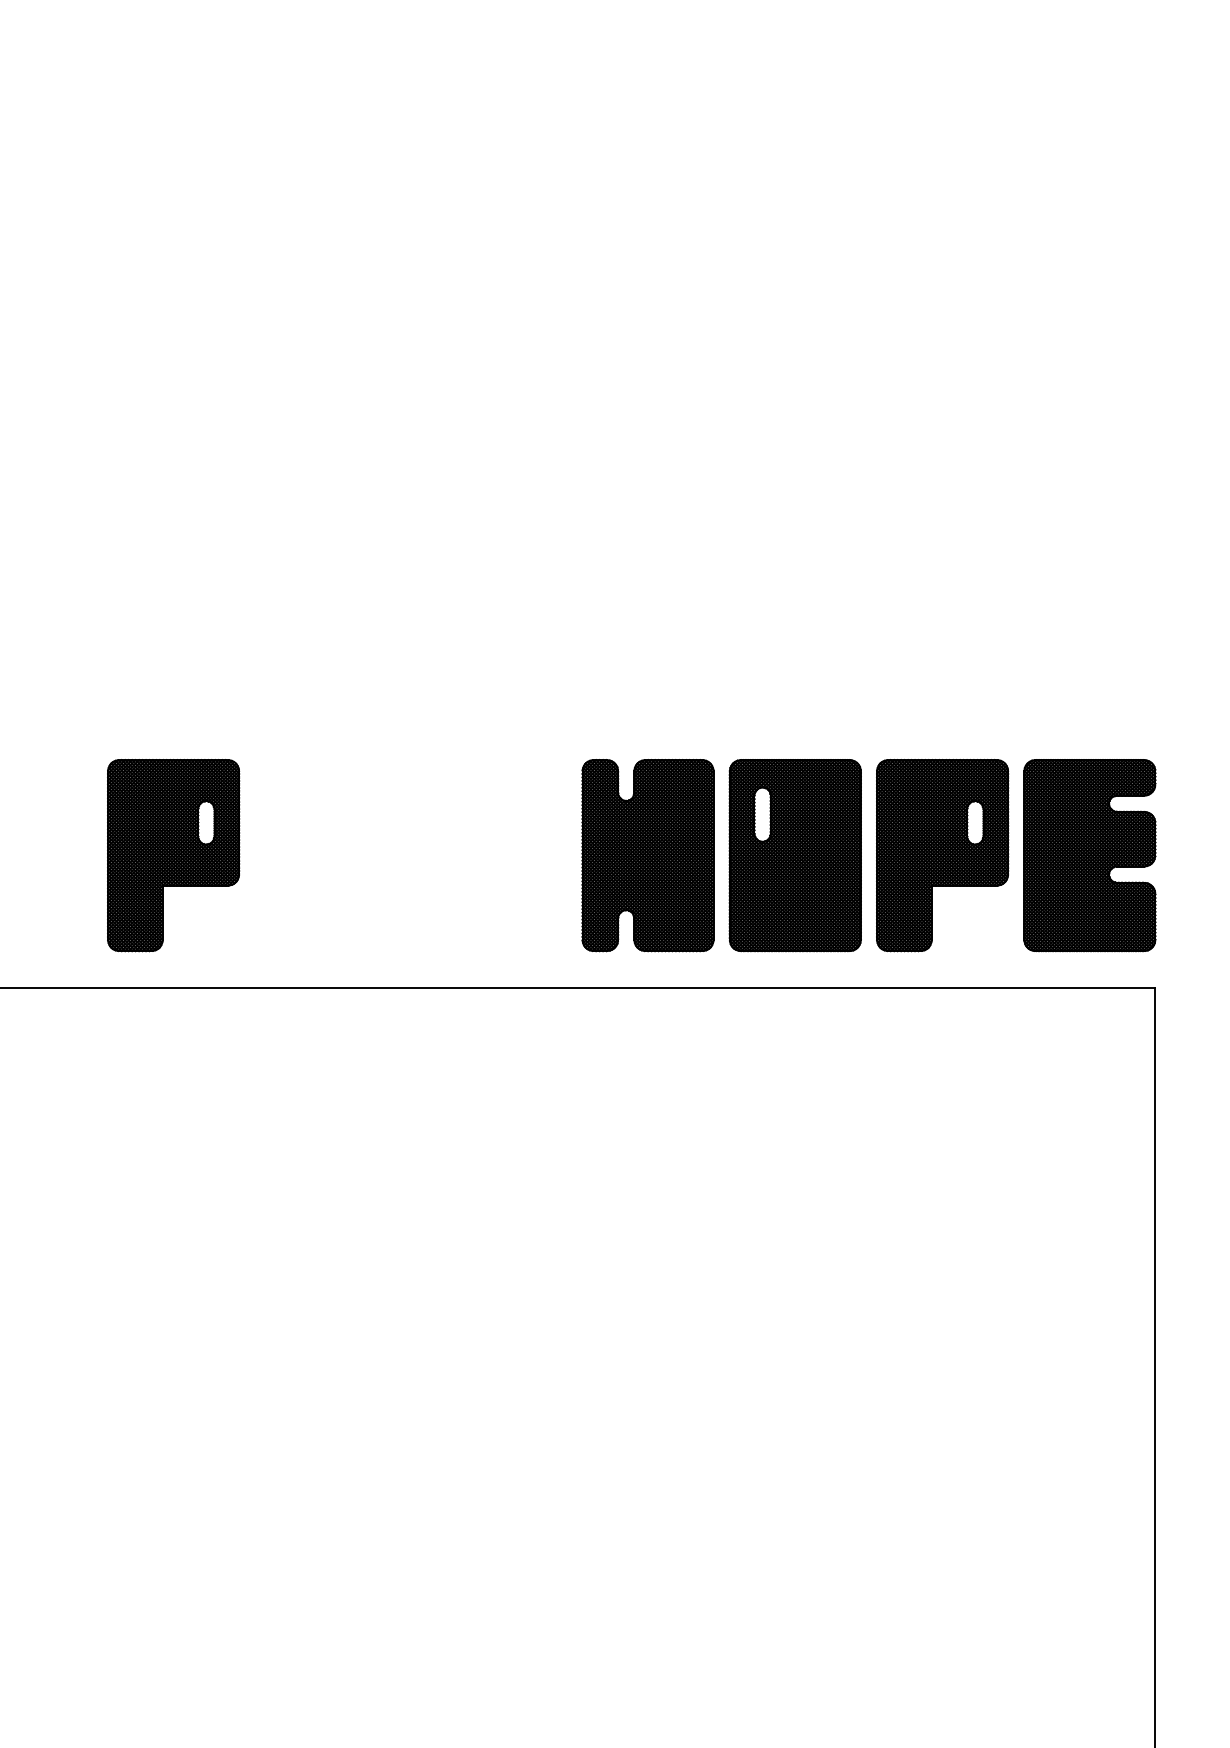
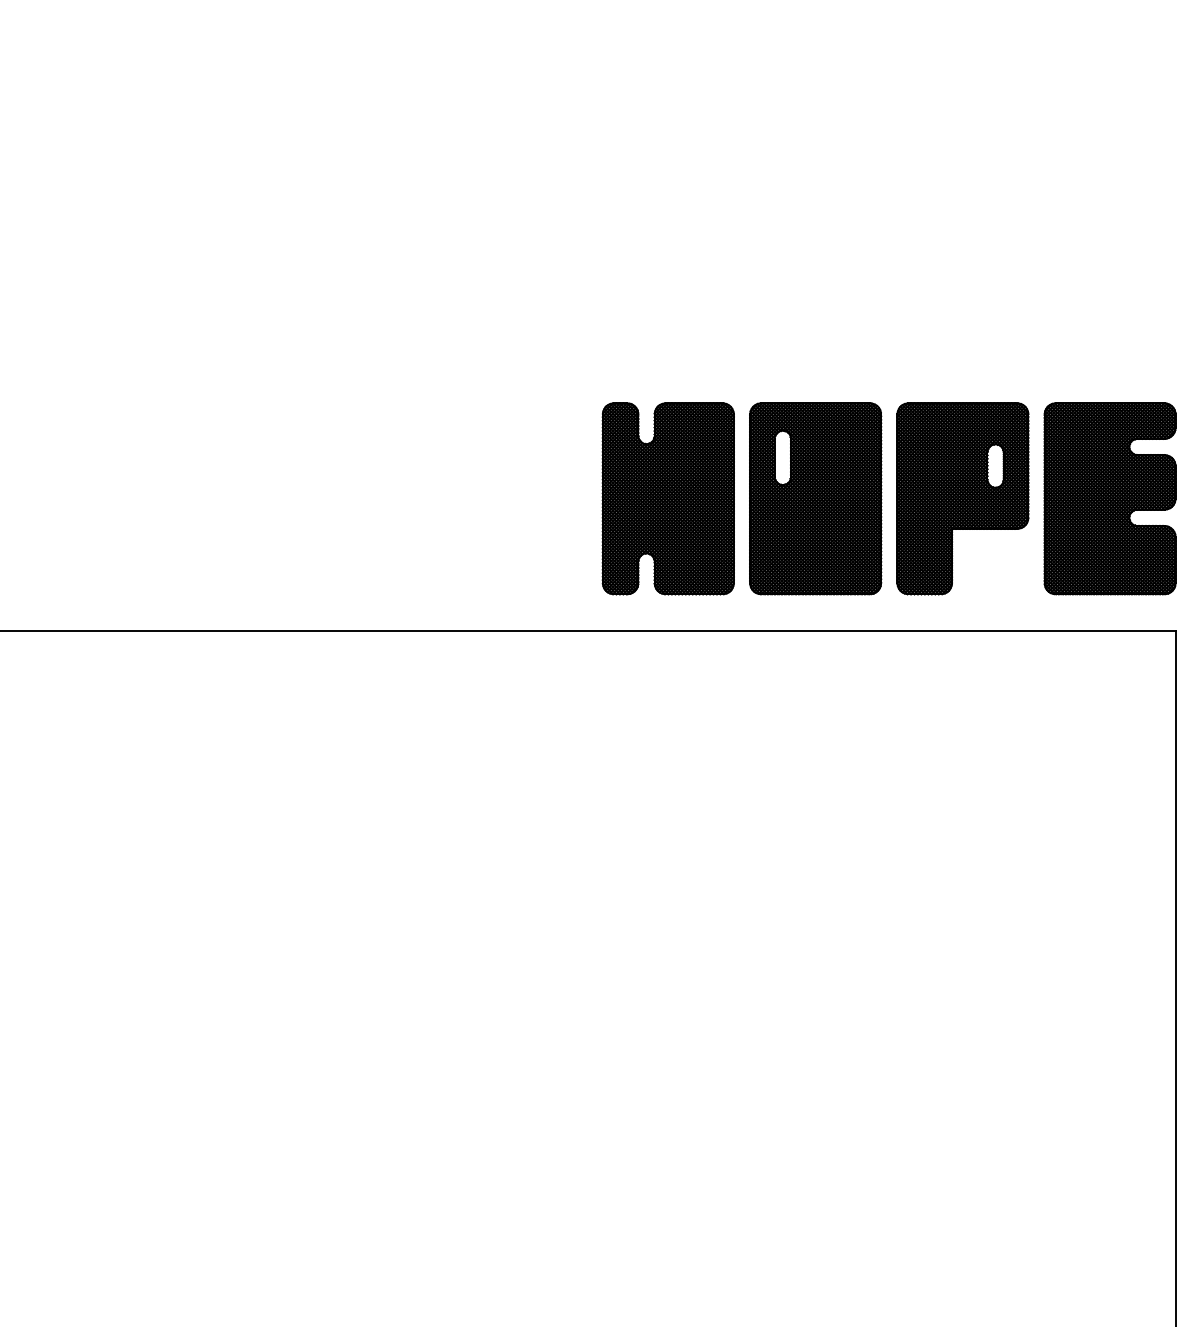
part: (173, 855) -> (193, 498), removed

